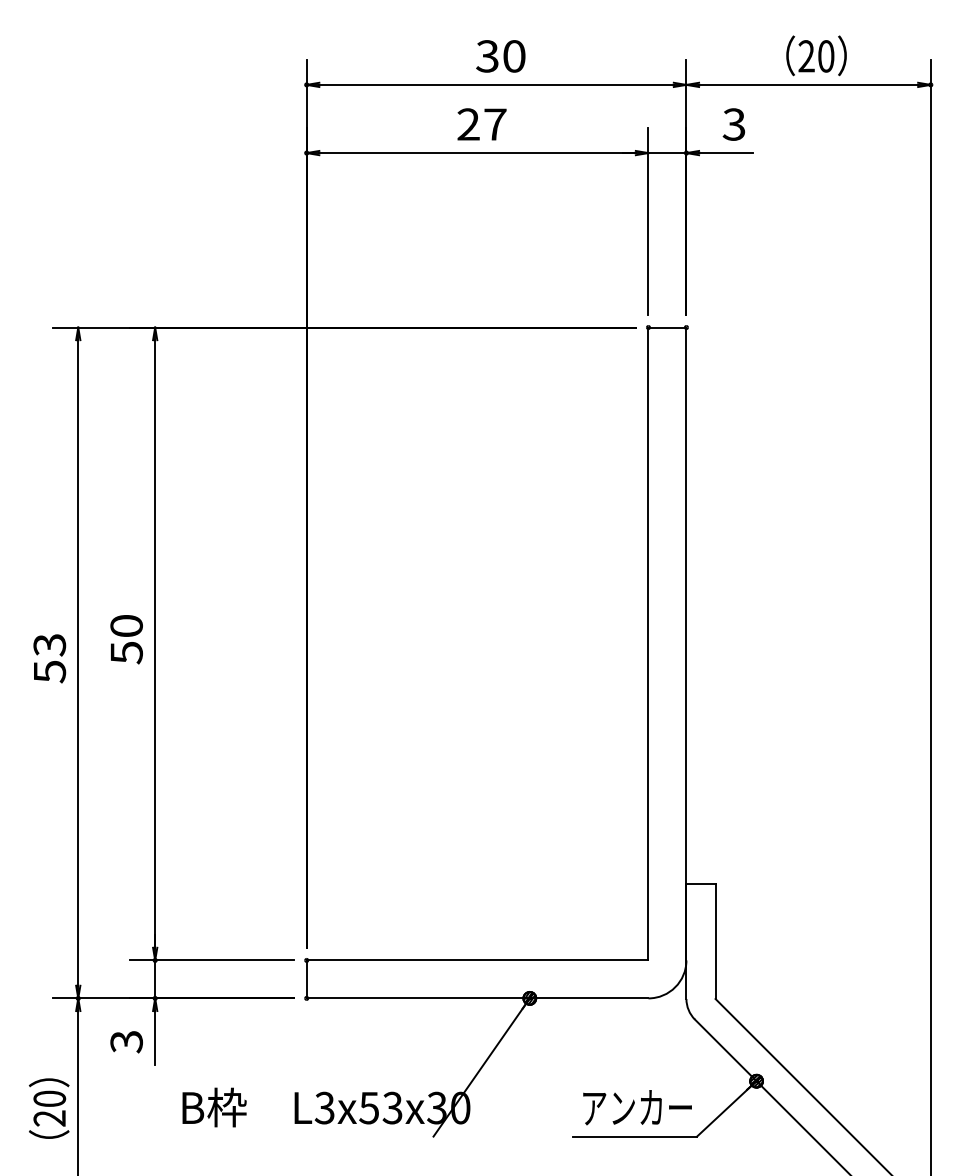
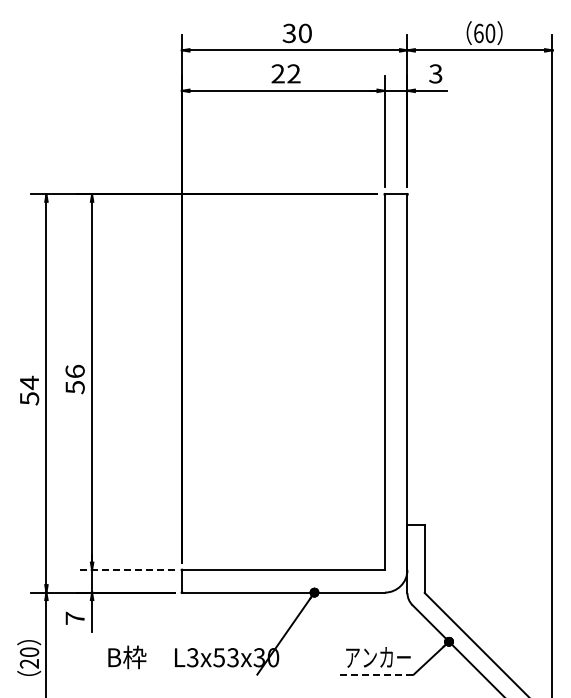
text: (806, 56) -> (478, 33), 20 -> 60
text: (494, 123) -> (293, 73), 27 -> 22
text: (125, 624) -> (74, 370), 50 -> 56
text: (49, 644) -> (29, 382), 53 -> 54
line: (211, 961) -> (125, 570), solid -> dashed
text: (125, 1042) -> (74, 618), 3 -> 7
line: (634, 1136) -> (376, 674), solid -> dashed

